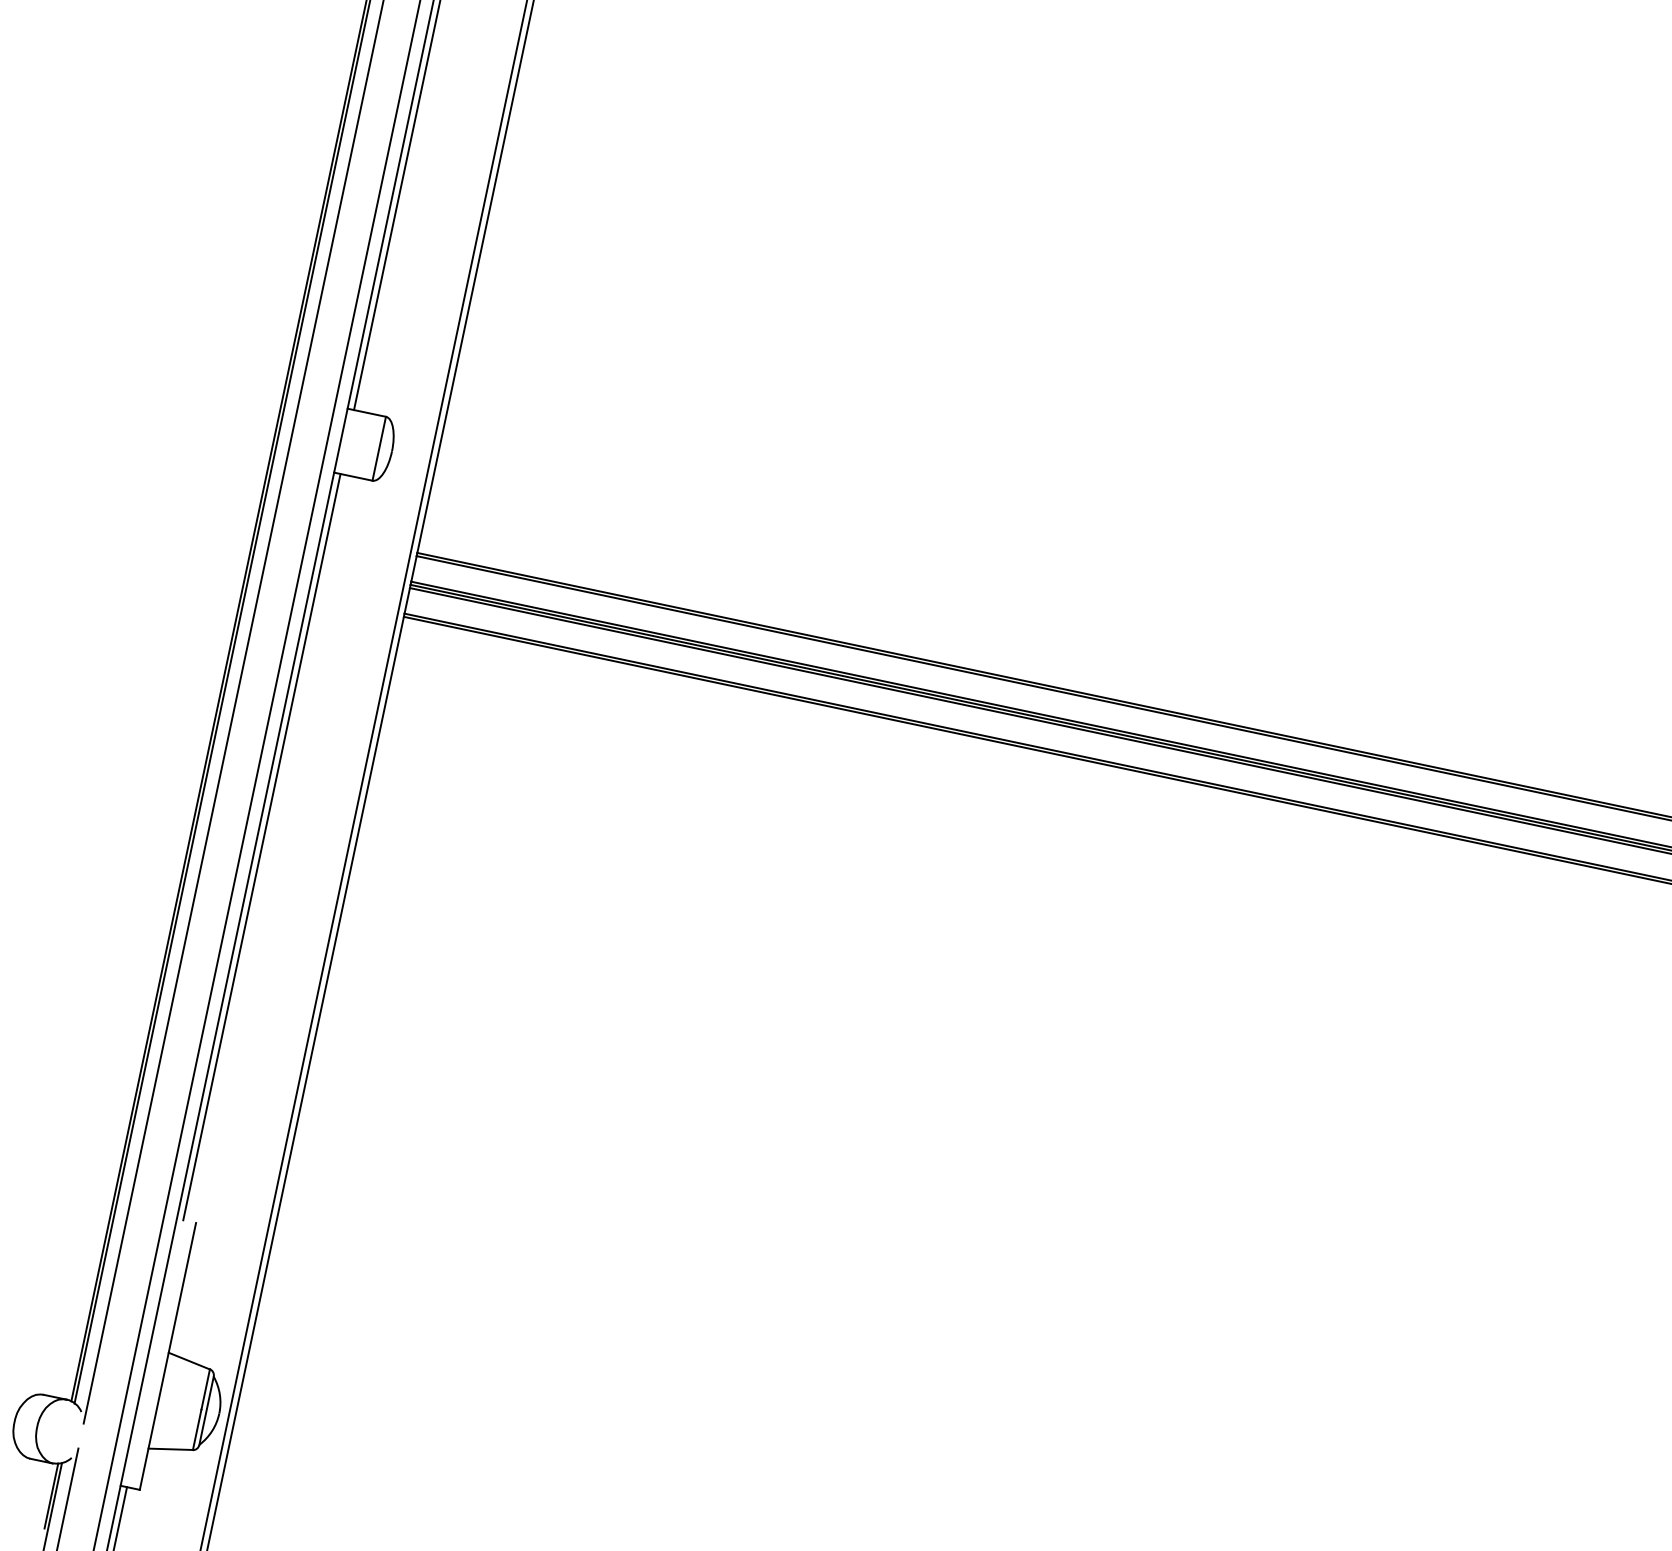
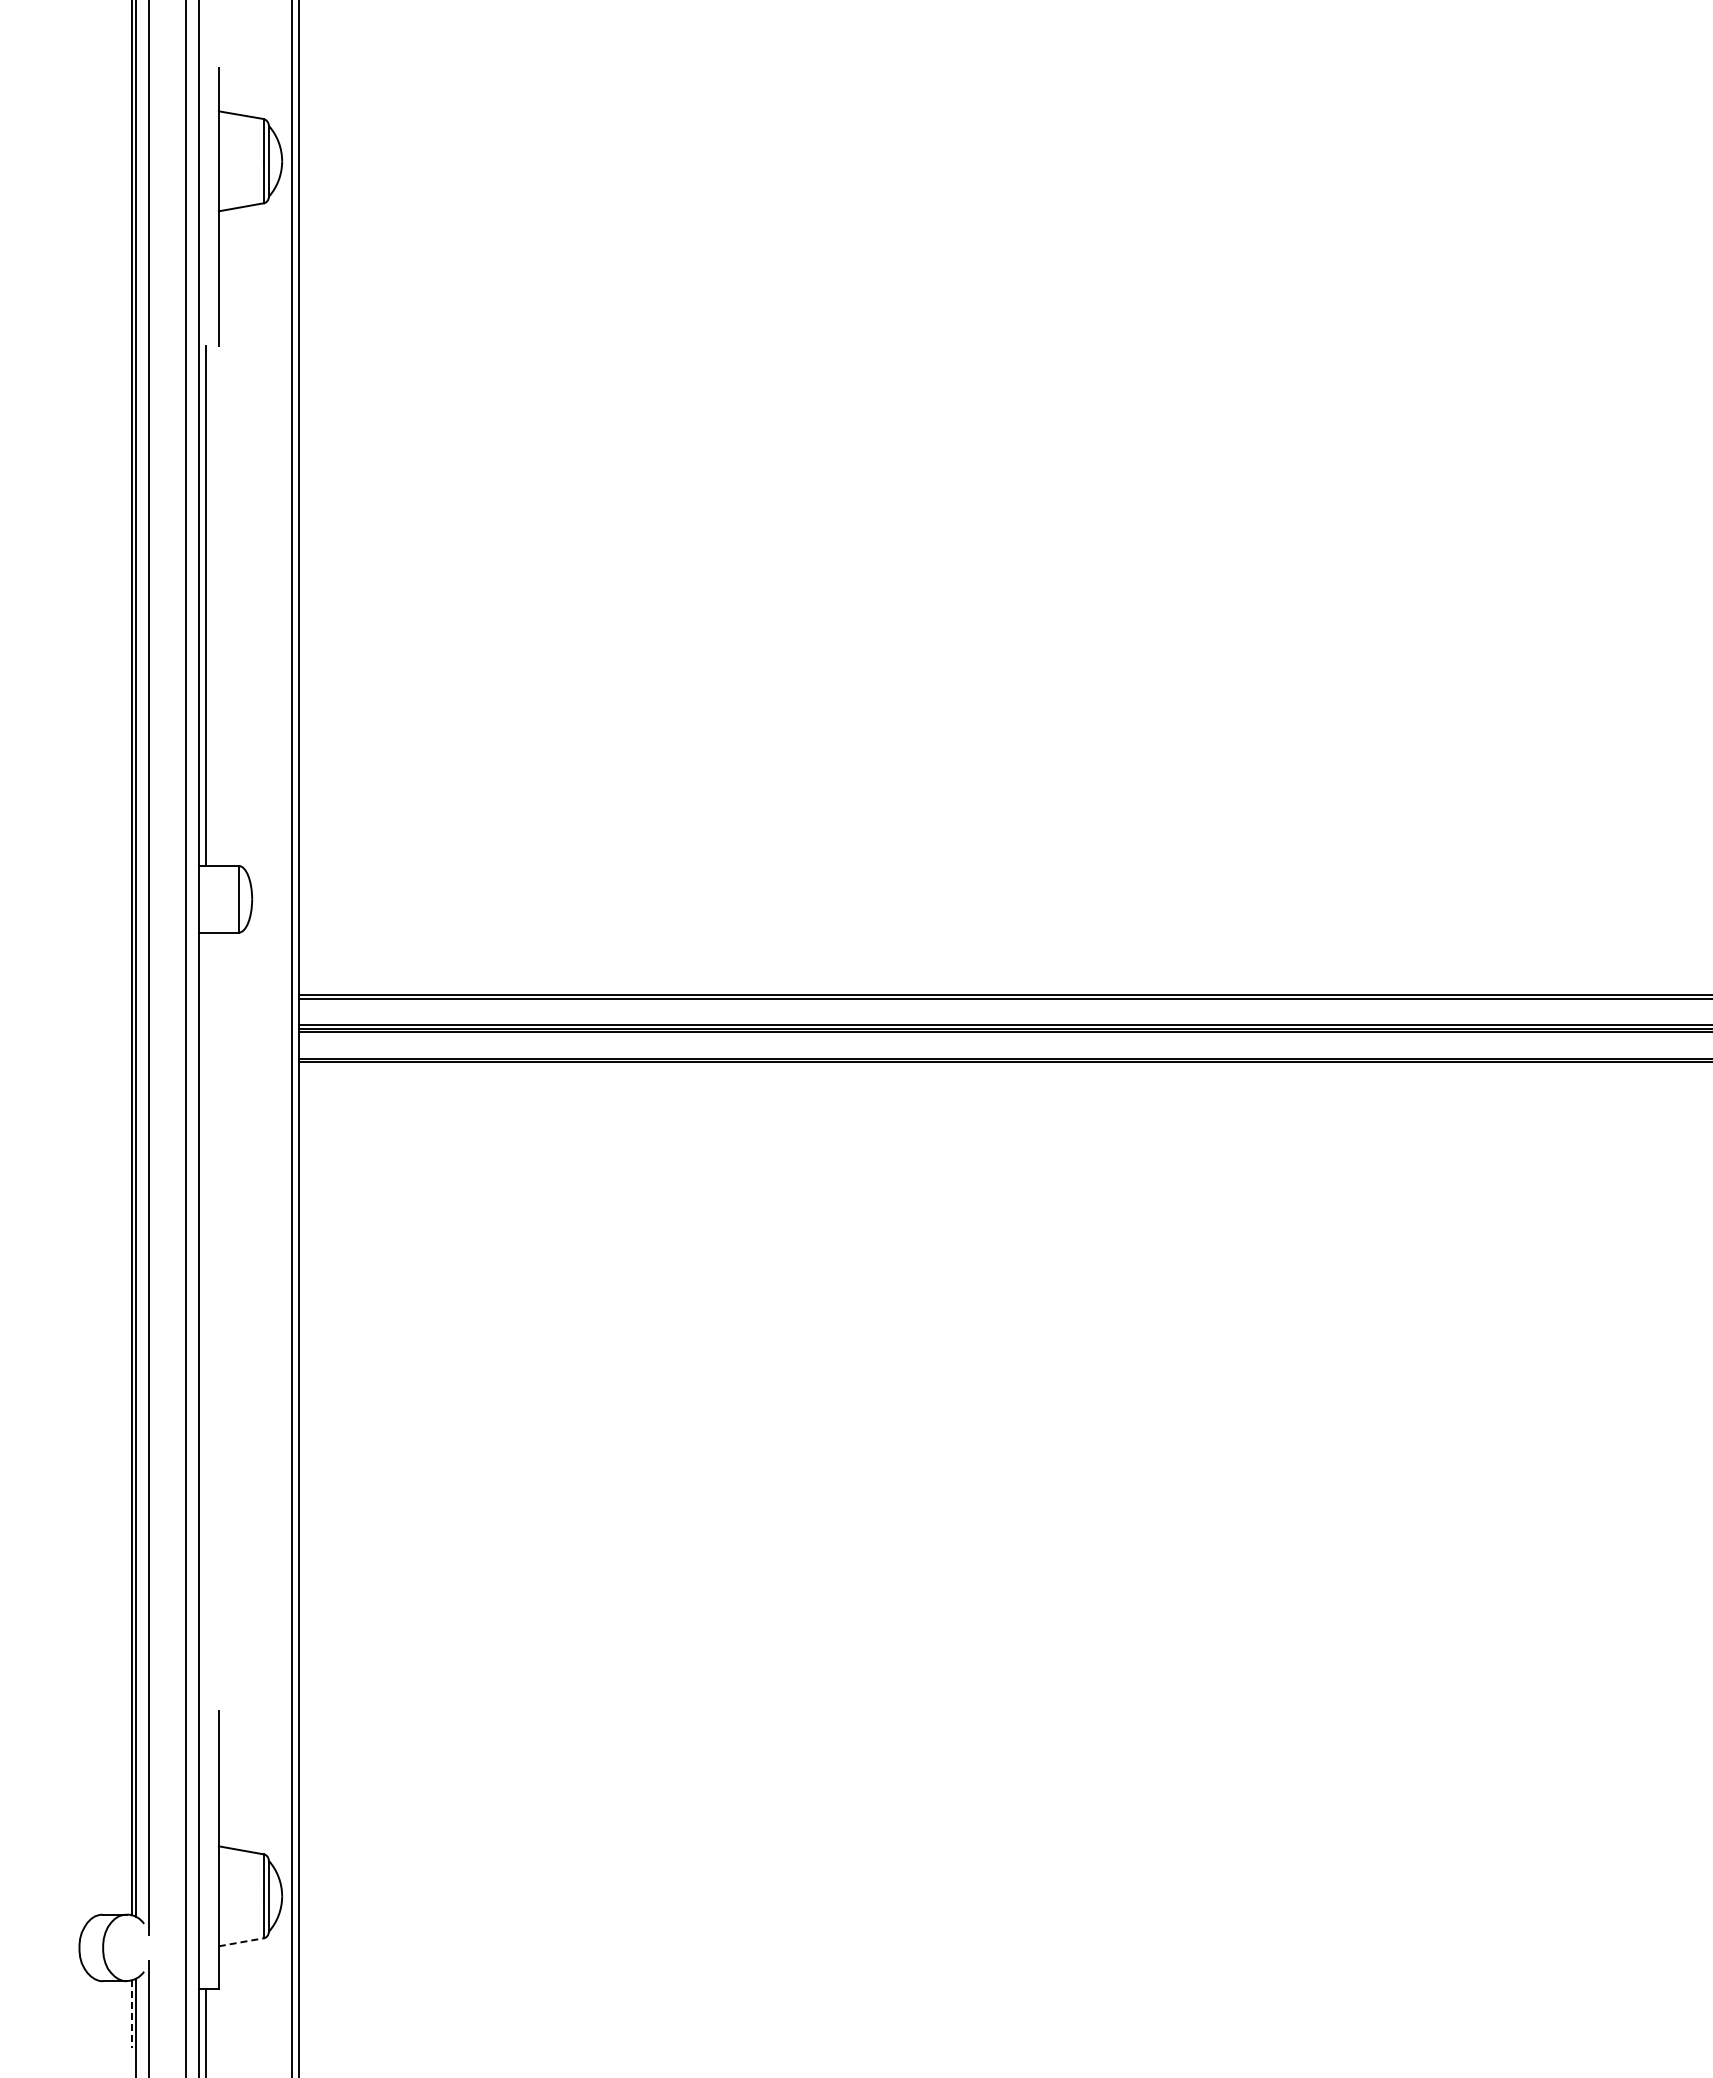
line: (261, 846) -> (205, 1321), removed
line: (171, 1449) -> (241, 1942), solid -> dashed
line: (50, 1496) -> (131, 2014), solid -> dashed

